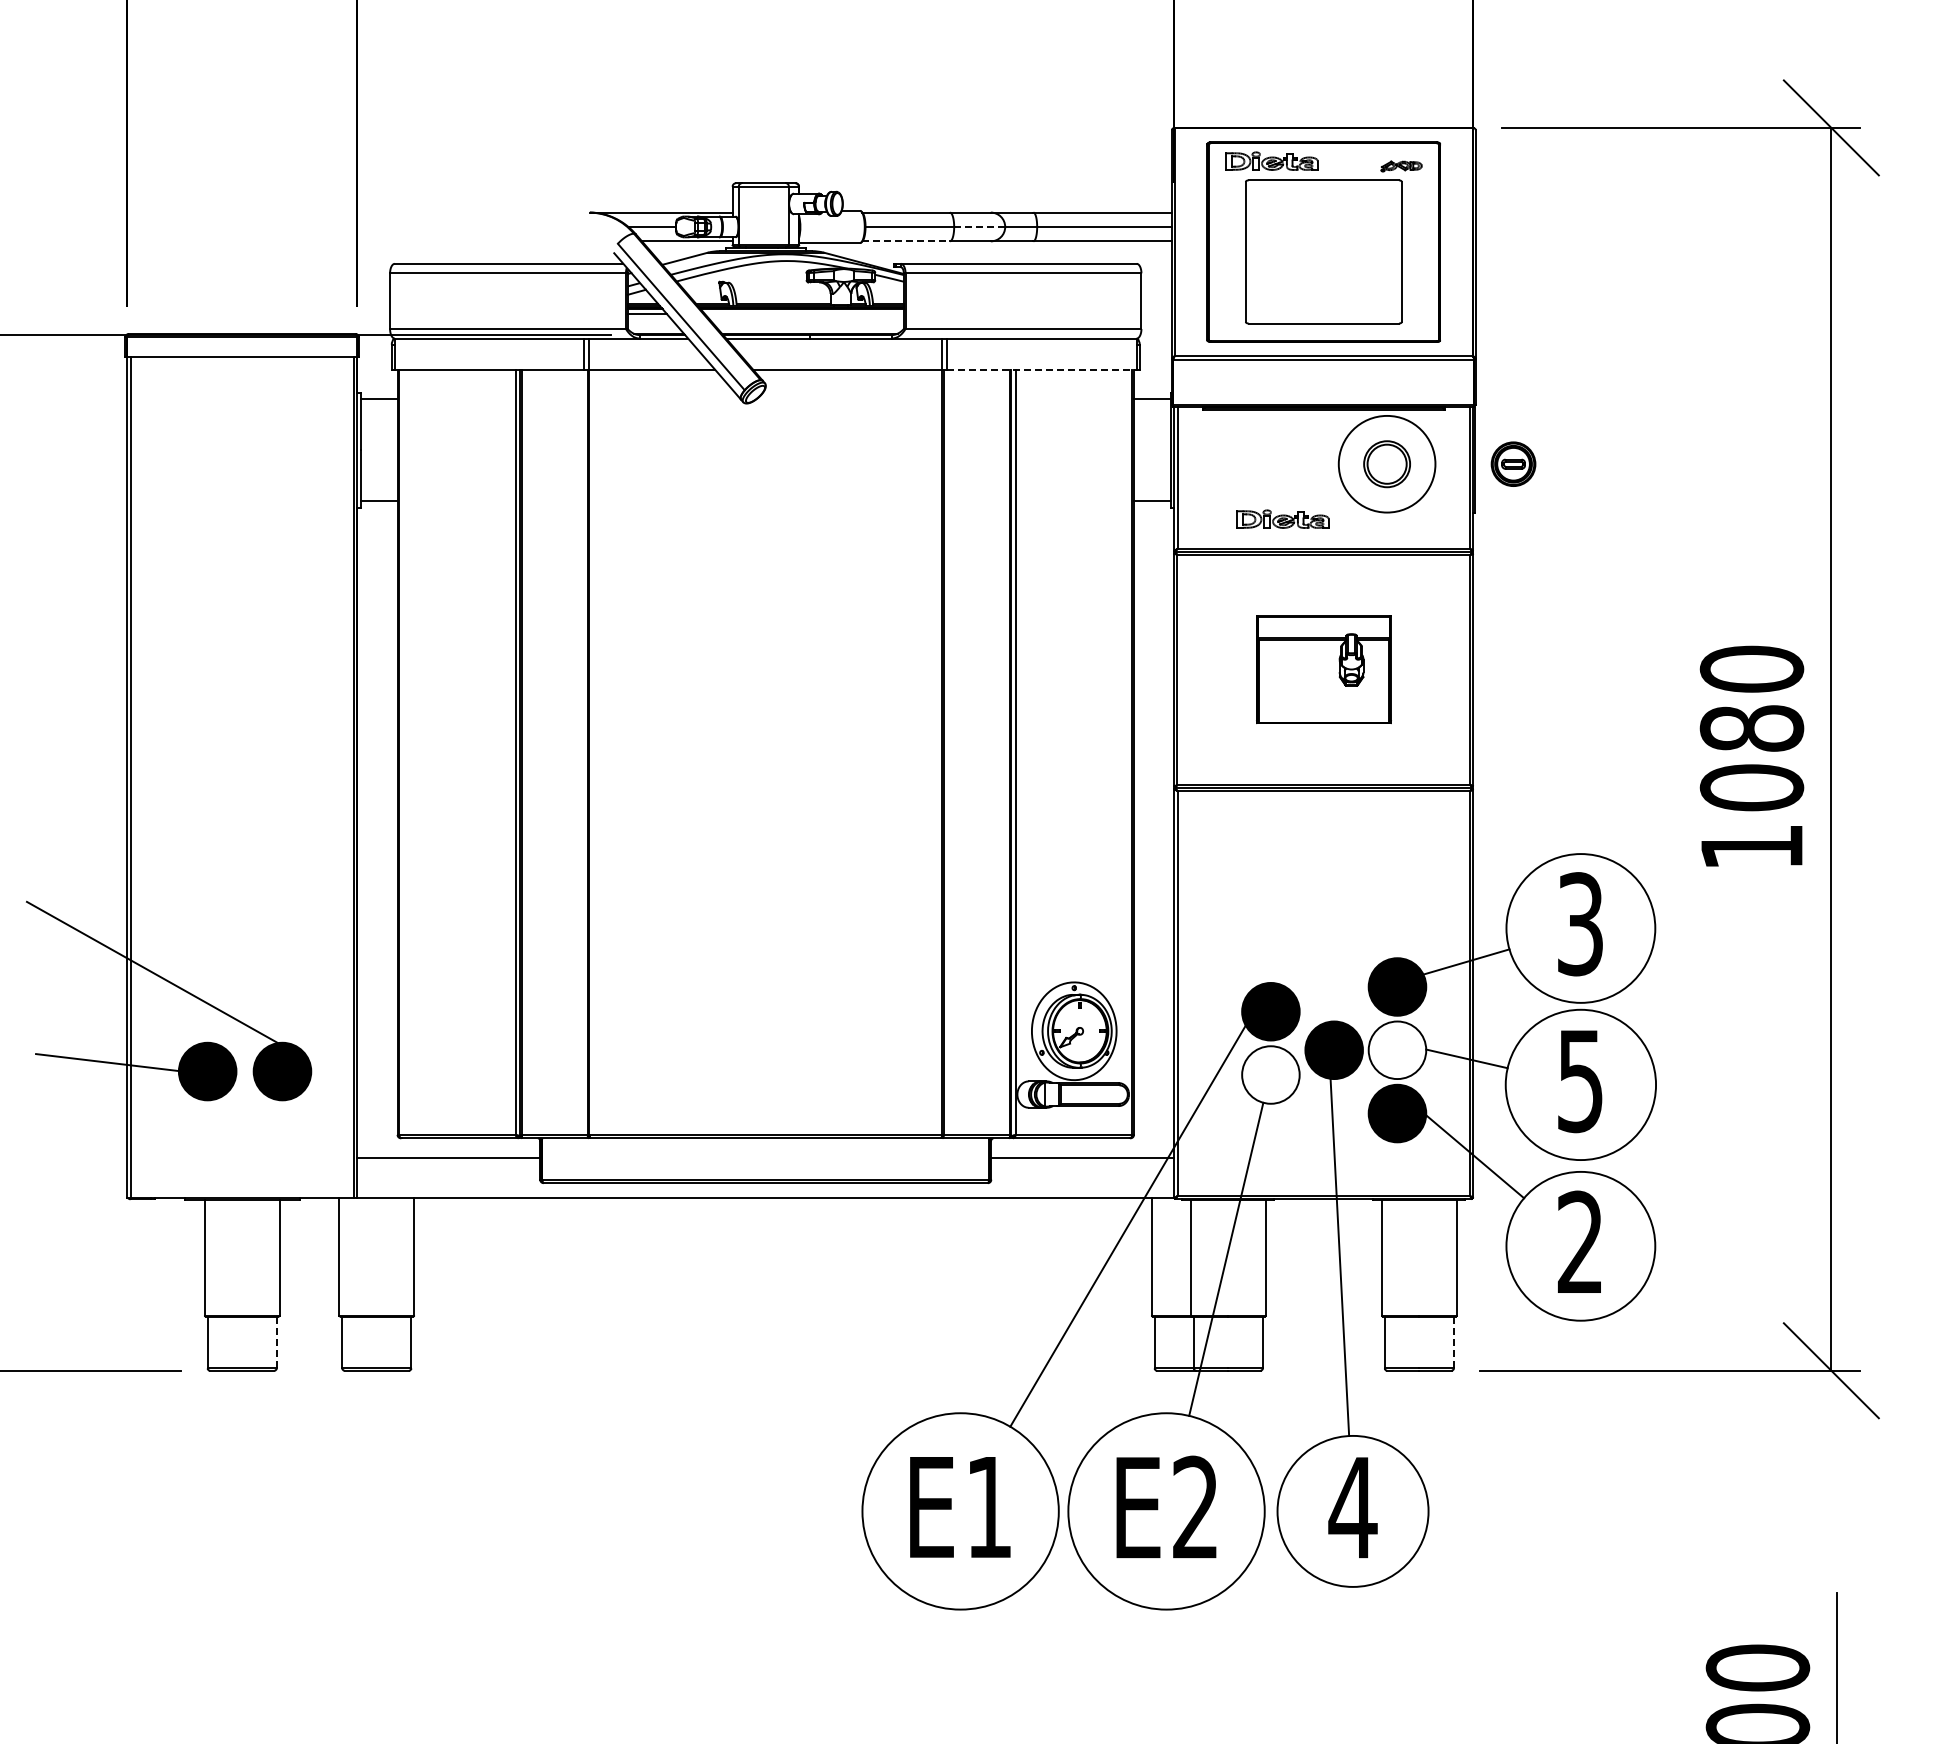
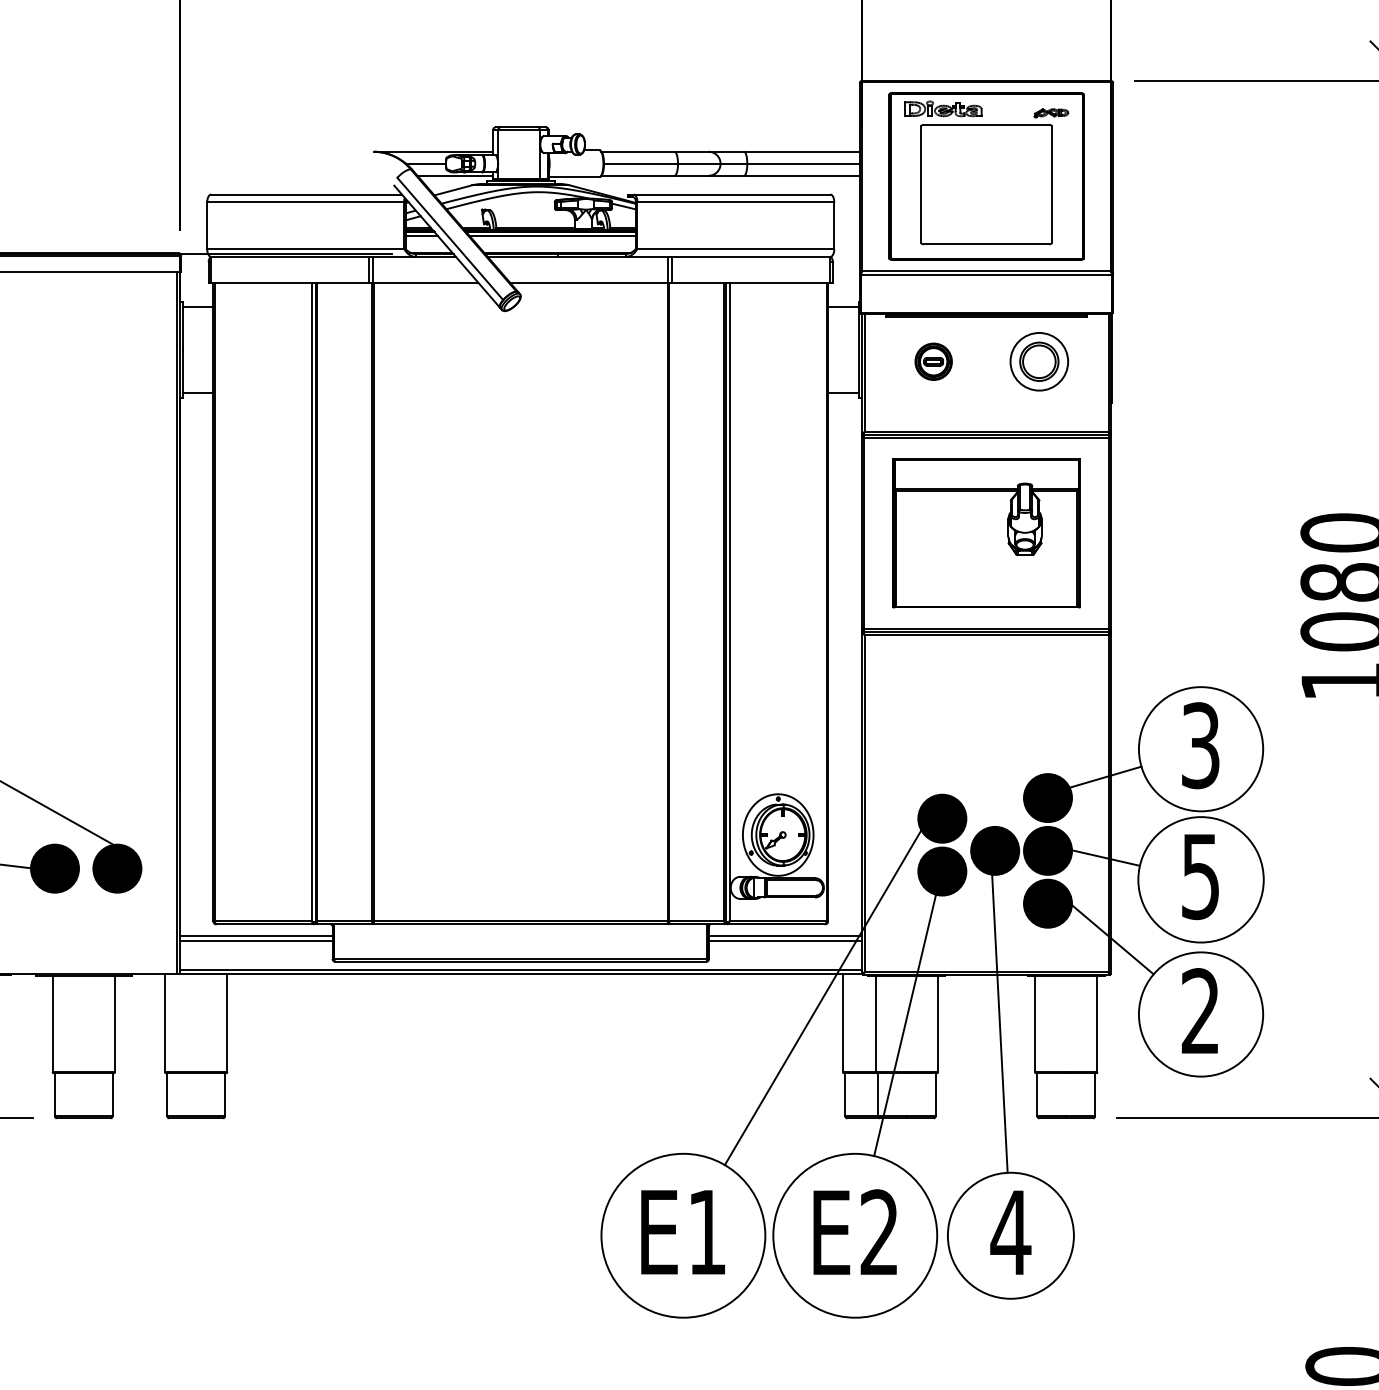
line: (979, 226) -> (699, 163), dashed -> solid
line: (906, 241) -> (638, 175), dashed -> solid
line: (803, 313) -> (552, 235), added
line: (1042, 369) -> (751, 282), dashed -> solid
circle: (1386, 463) -> (1038, 361), size x0.71
part: (1513, 463) -> (933, 361), moved
part: (1282, 518) -> (952, 407), removed
part: (1323, 669) -> (986, 533), size x1.67
fill: (1397, 1050) -> (1048, 851), added
fill: (1270, 1074) -> (942, 871), added
line: (448, 1152) -> (255, 936), added
line: (1082, 1152) -> (785, 936), added
line: (765, 1192) -> (520, 969), added
line: (276, 1342) -> (112, 1094), dashed -> solid
line: (1453, 1342) -> (1094, 1094), dashed -> solid

